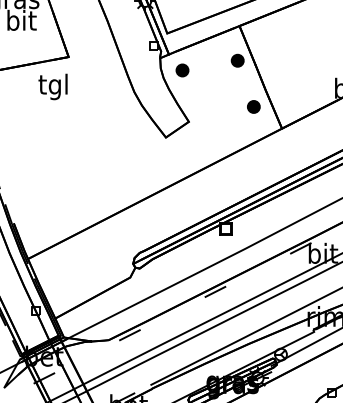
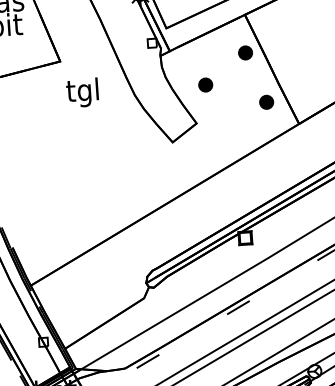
part: (182, 70) -> (205, 85), moved
text: (52, 86) -> (81, 92), moved

